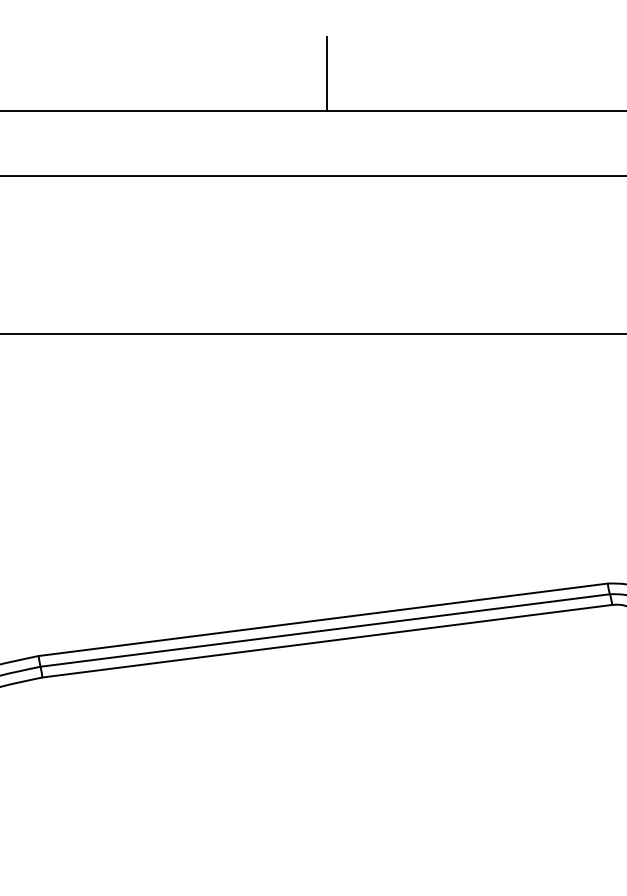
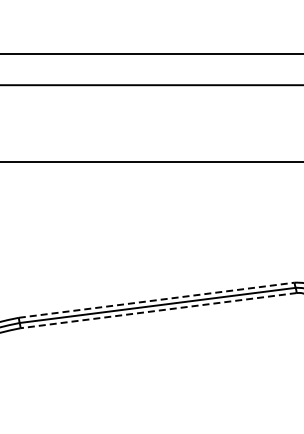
line: (326, 73) -> (158, 35), removed
line: (322, 620) -> (156, 300), solid -> dashed
line: (326, 640) -> (158, 310), solid -> dashed

